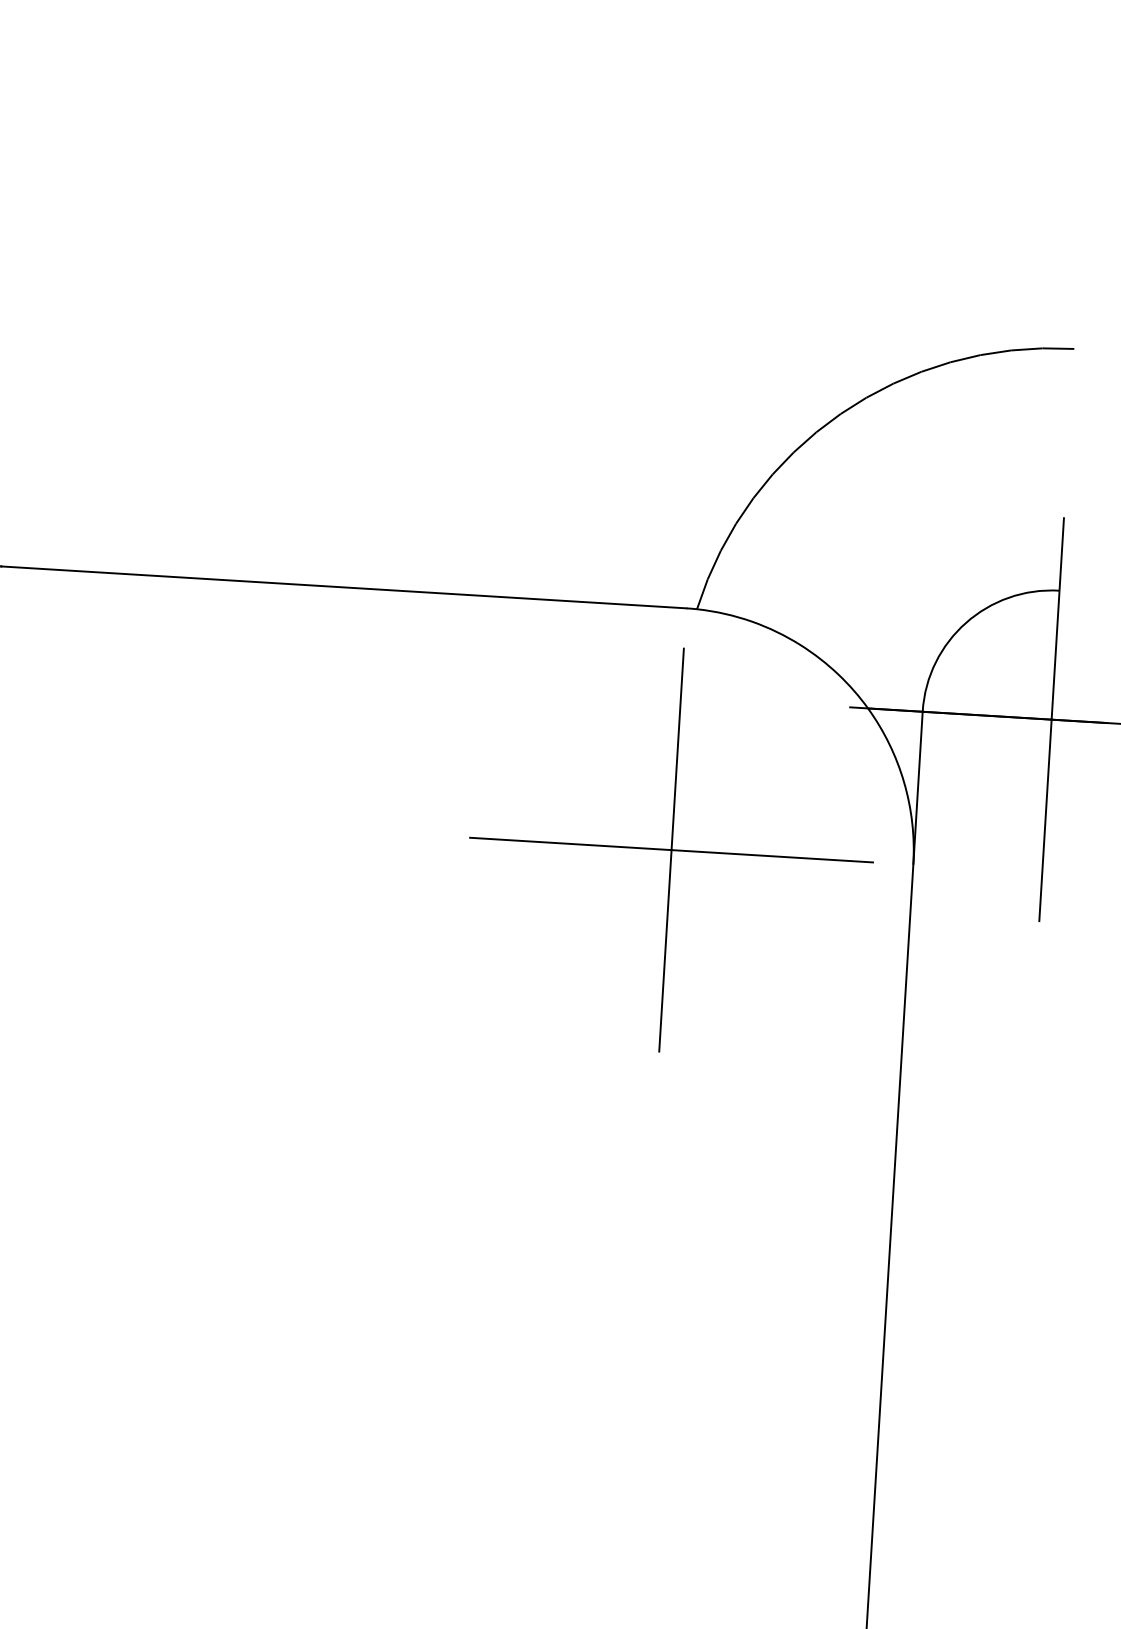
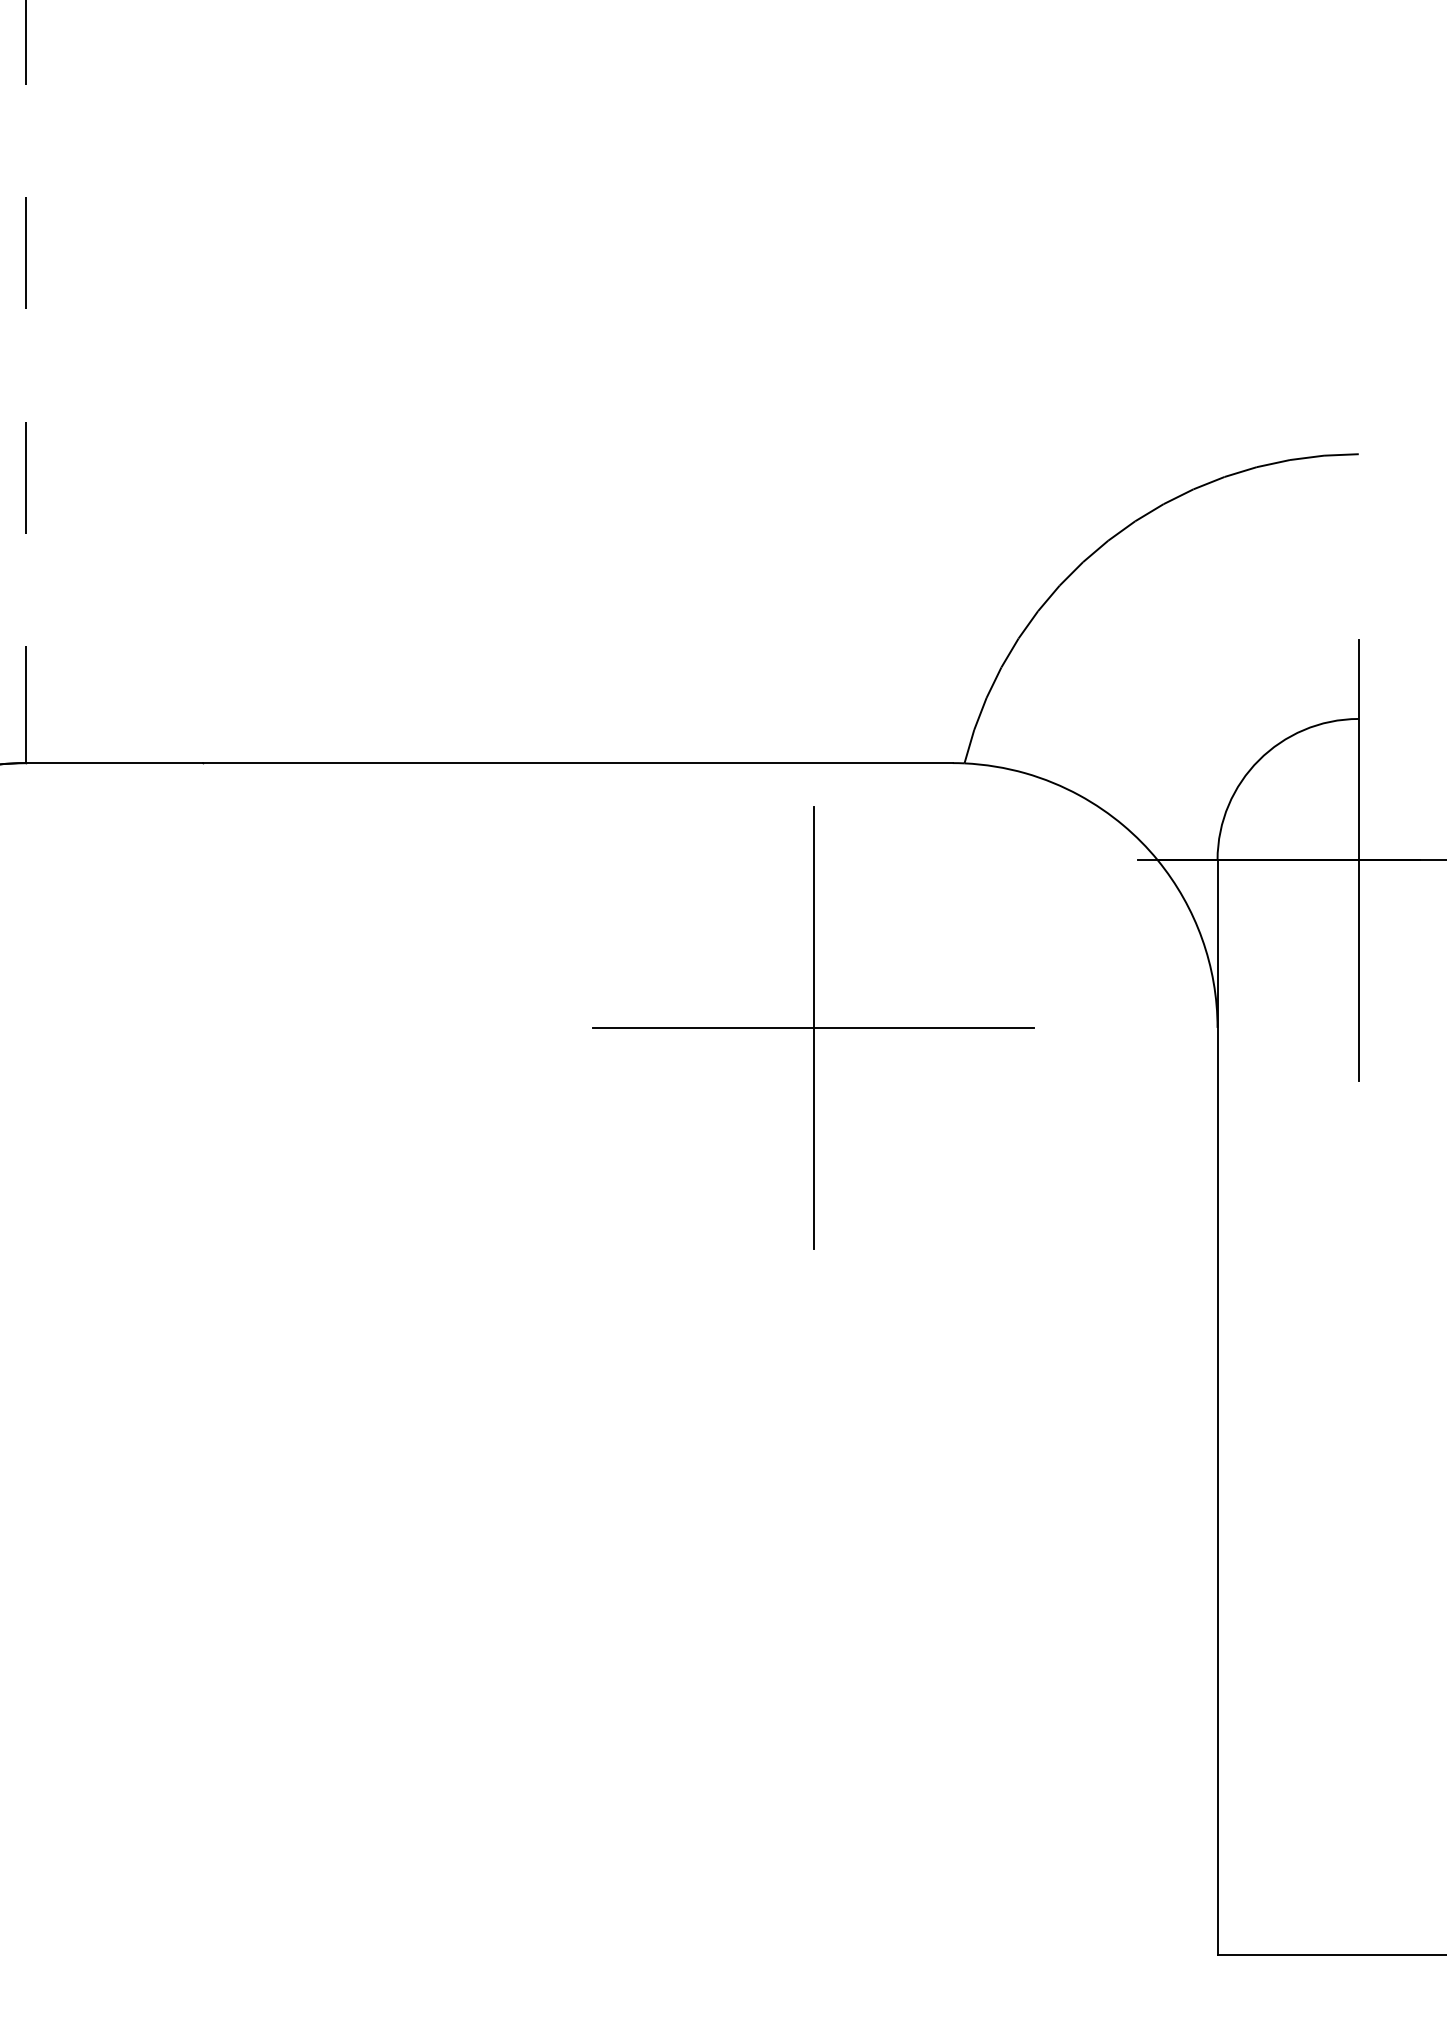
part: (671, 849) -> (813, 1027), moved

